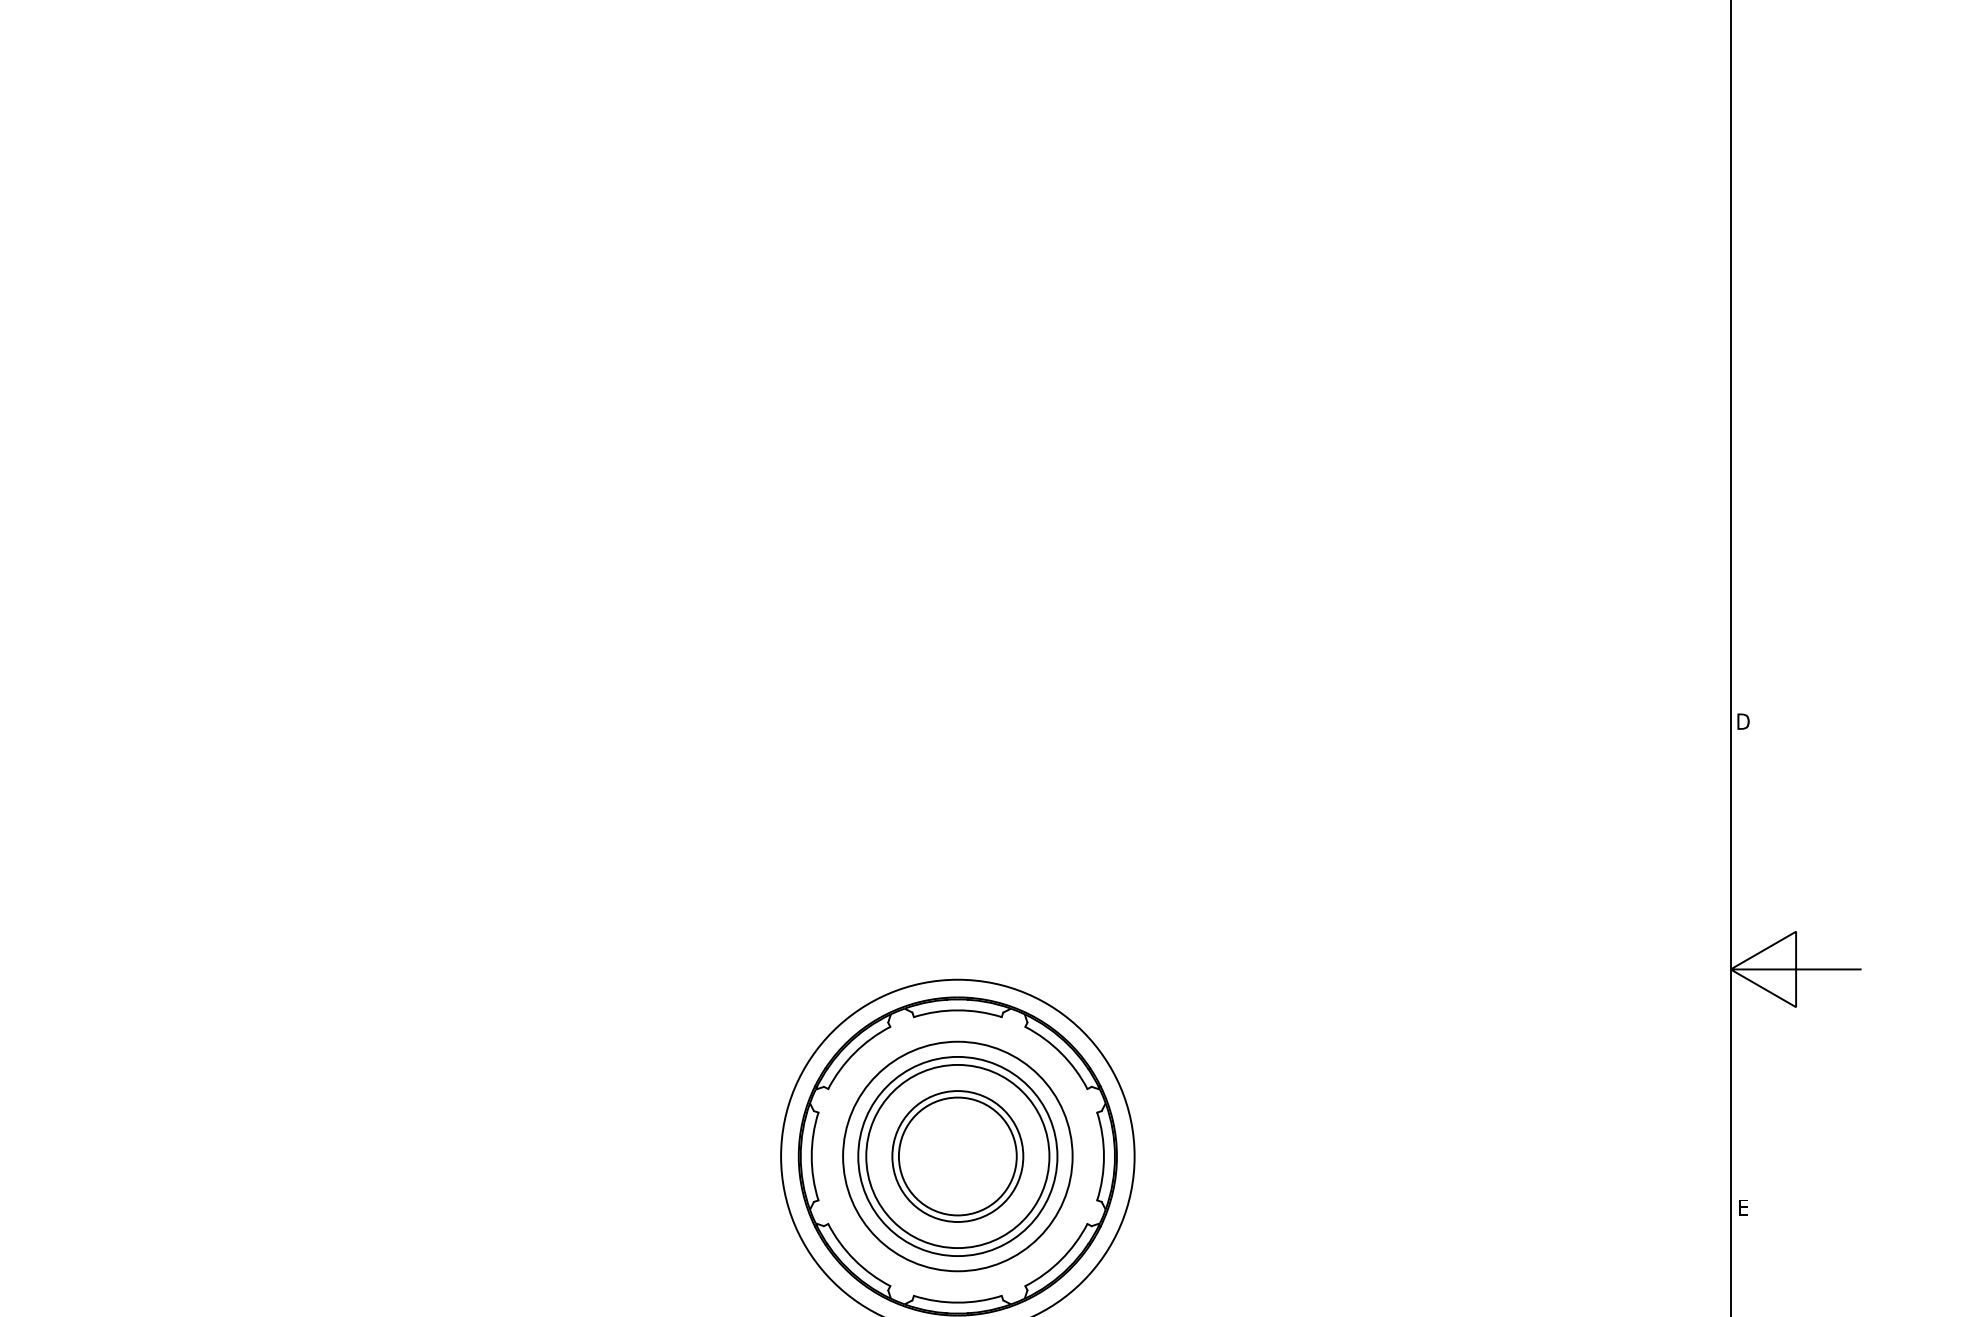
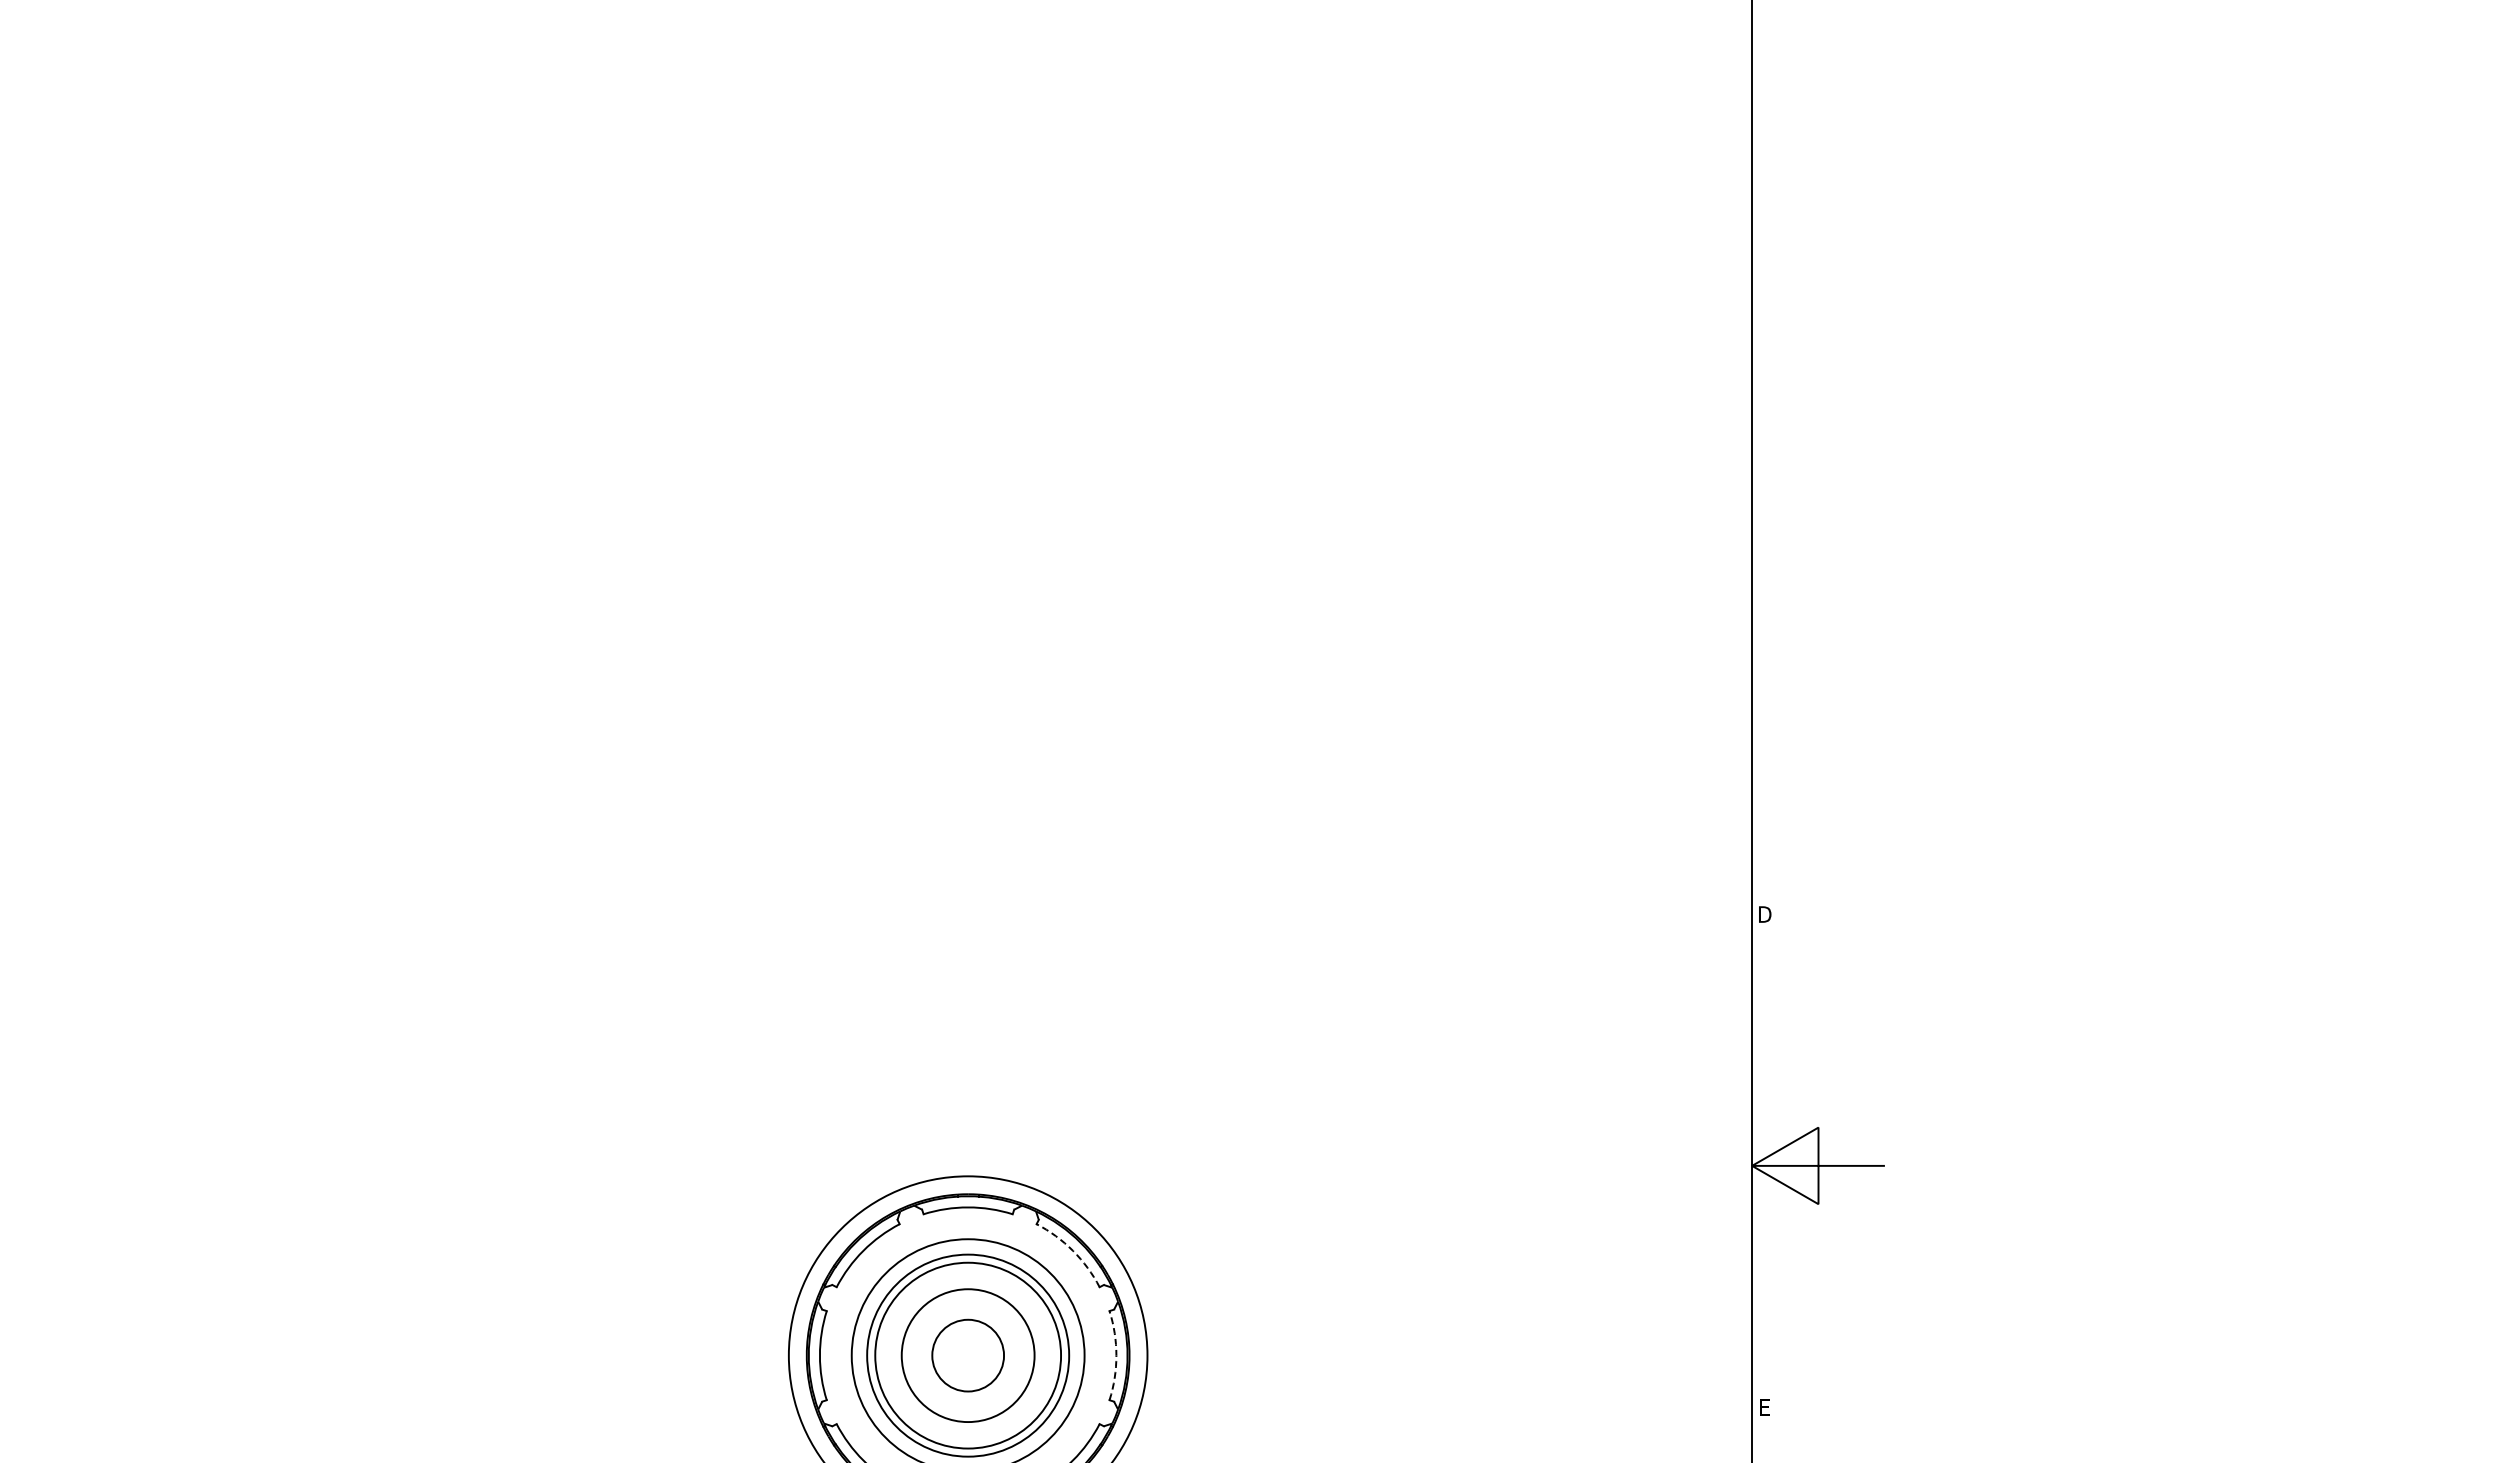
arc: (1060, 1052) -> (1072, 1250), solid -> dashed
circle: (957, 1156) -> (967, 1355), size x0.6
arc: (1104, 1156) -> (1116, 1355), solid -> dashed

